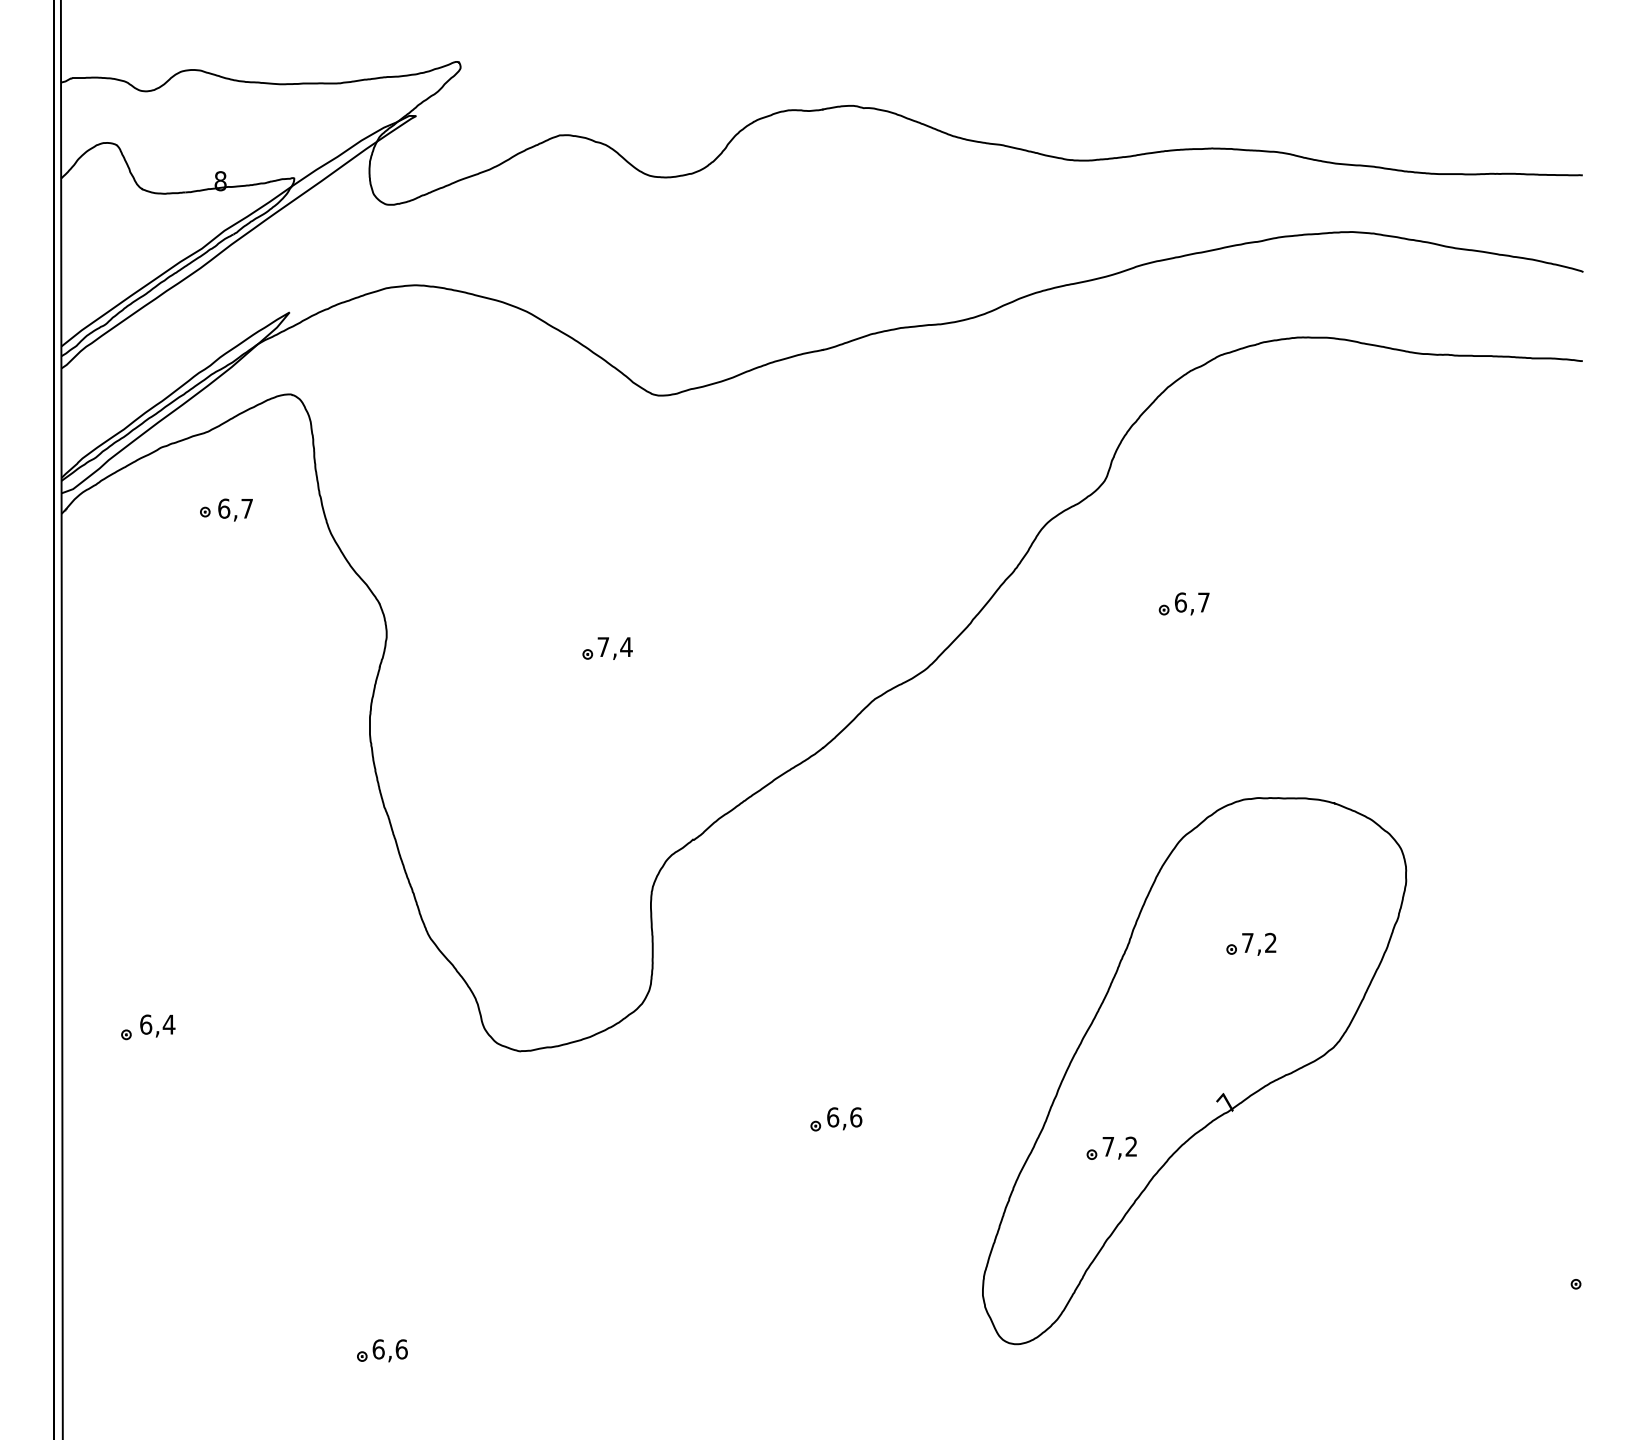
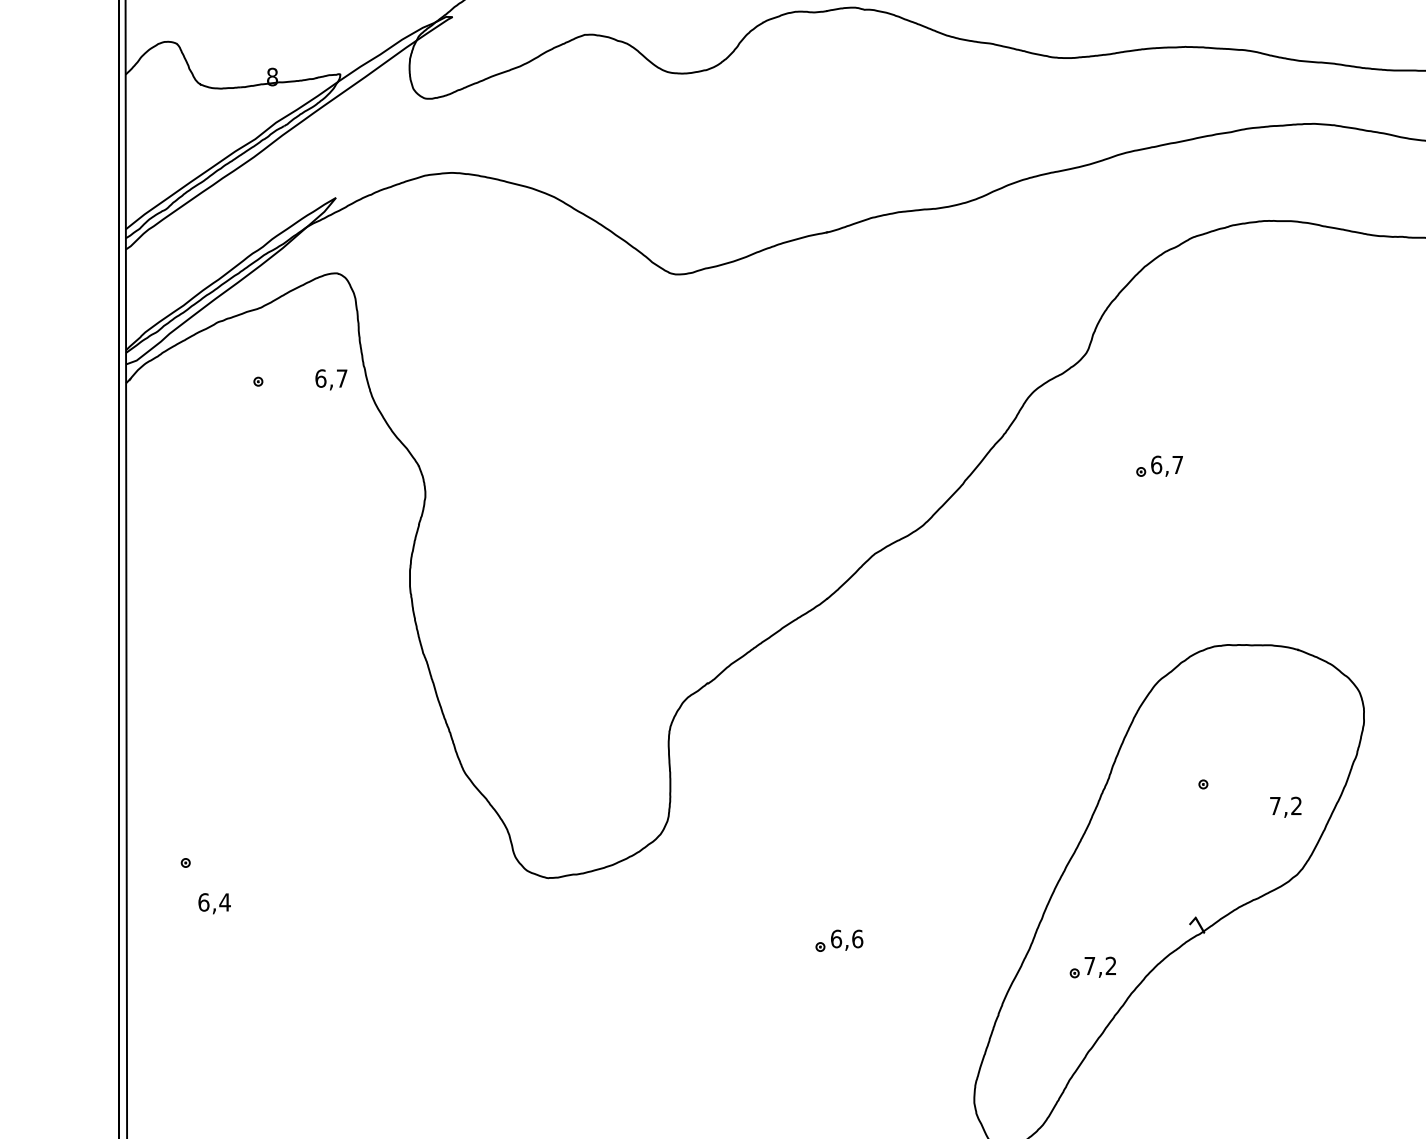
text: (235, 509) -> (331, 379), moved
part: (607, 648) -> (628, 507), removed
text: (1259, 943) -> (1286, 806), moved
text: (157, 1025) -> (214, 903), moved

